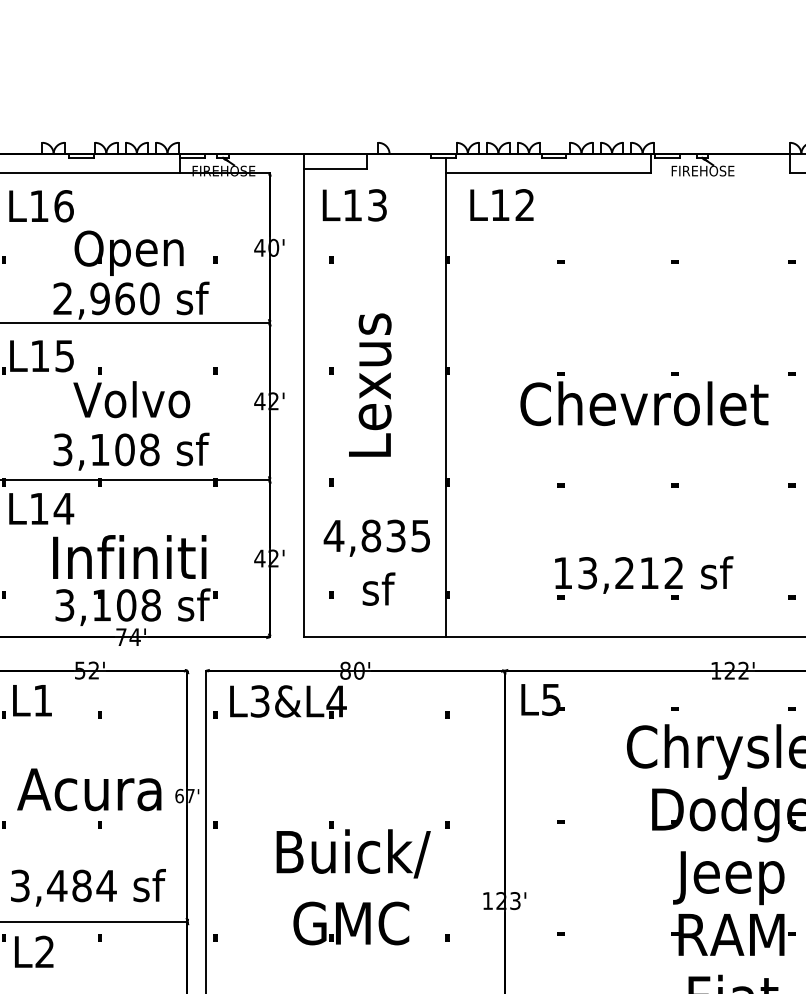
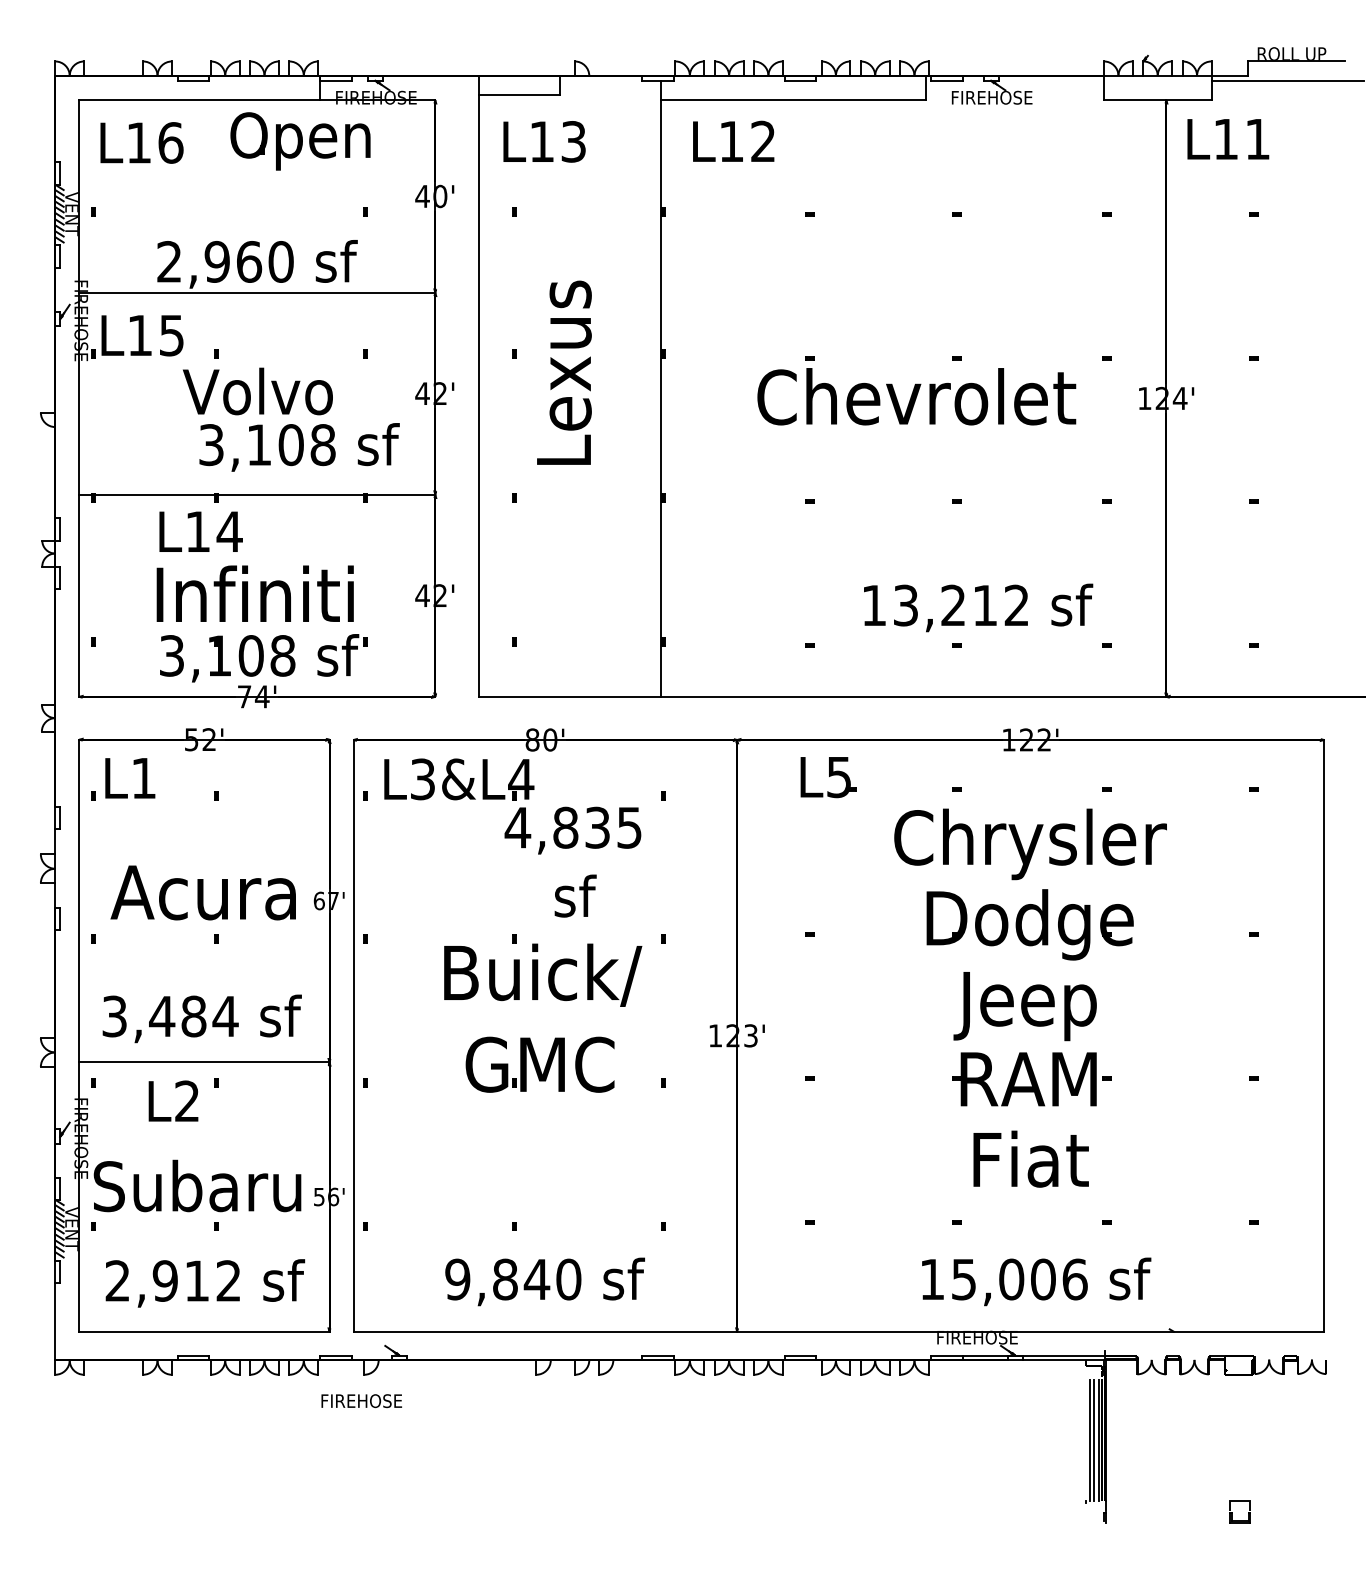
part: (129, 253) -> (300, 141), moved
text: (131, 451) -> (299, 447), moved
text: (41, 508) -> (200, 531), moved
text: (376, 562) -> (572, 861), moved
text: (644, 574) -> (978, 607), moved
part: (543, 699) -> (828, 777), moved
text: (34, 951) -> (173, 1100), moved

